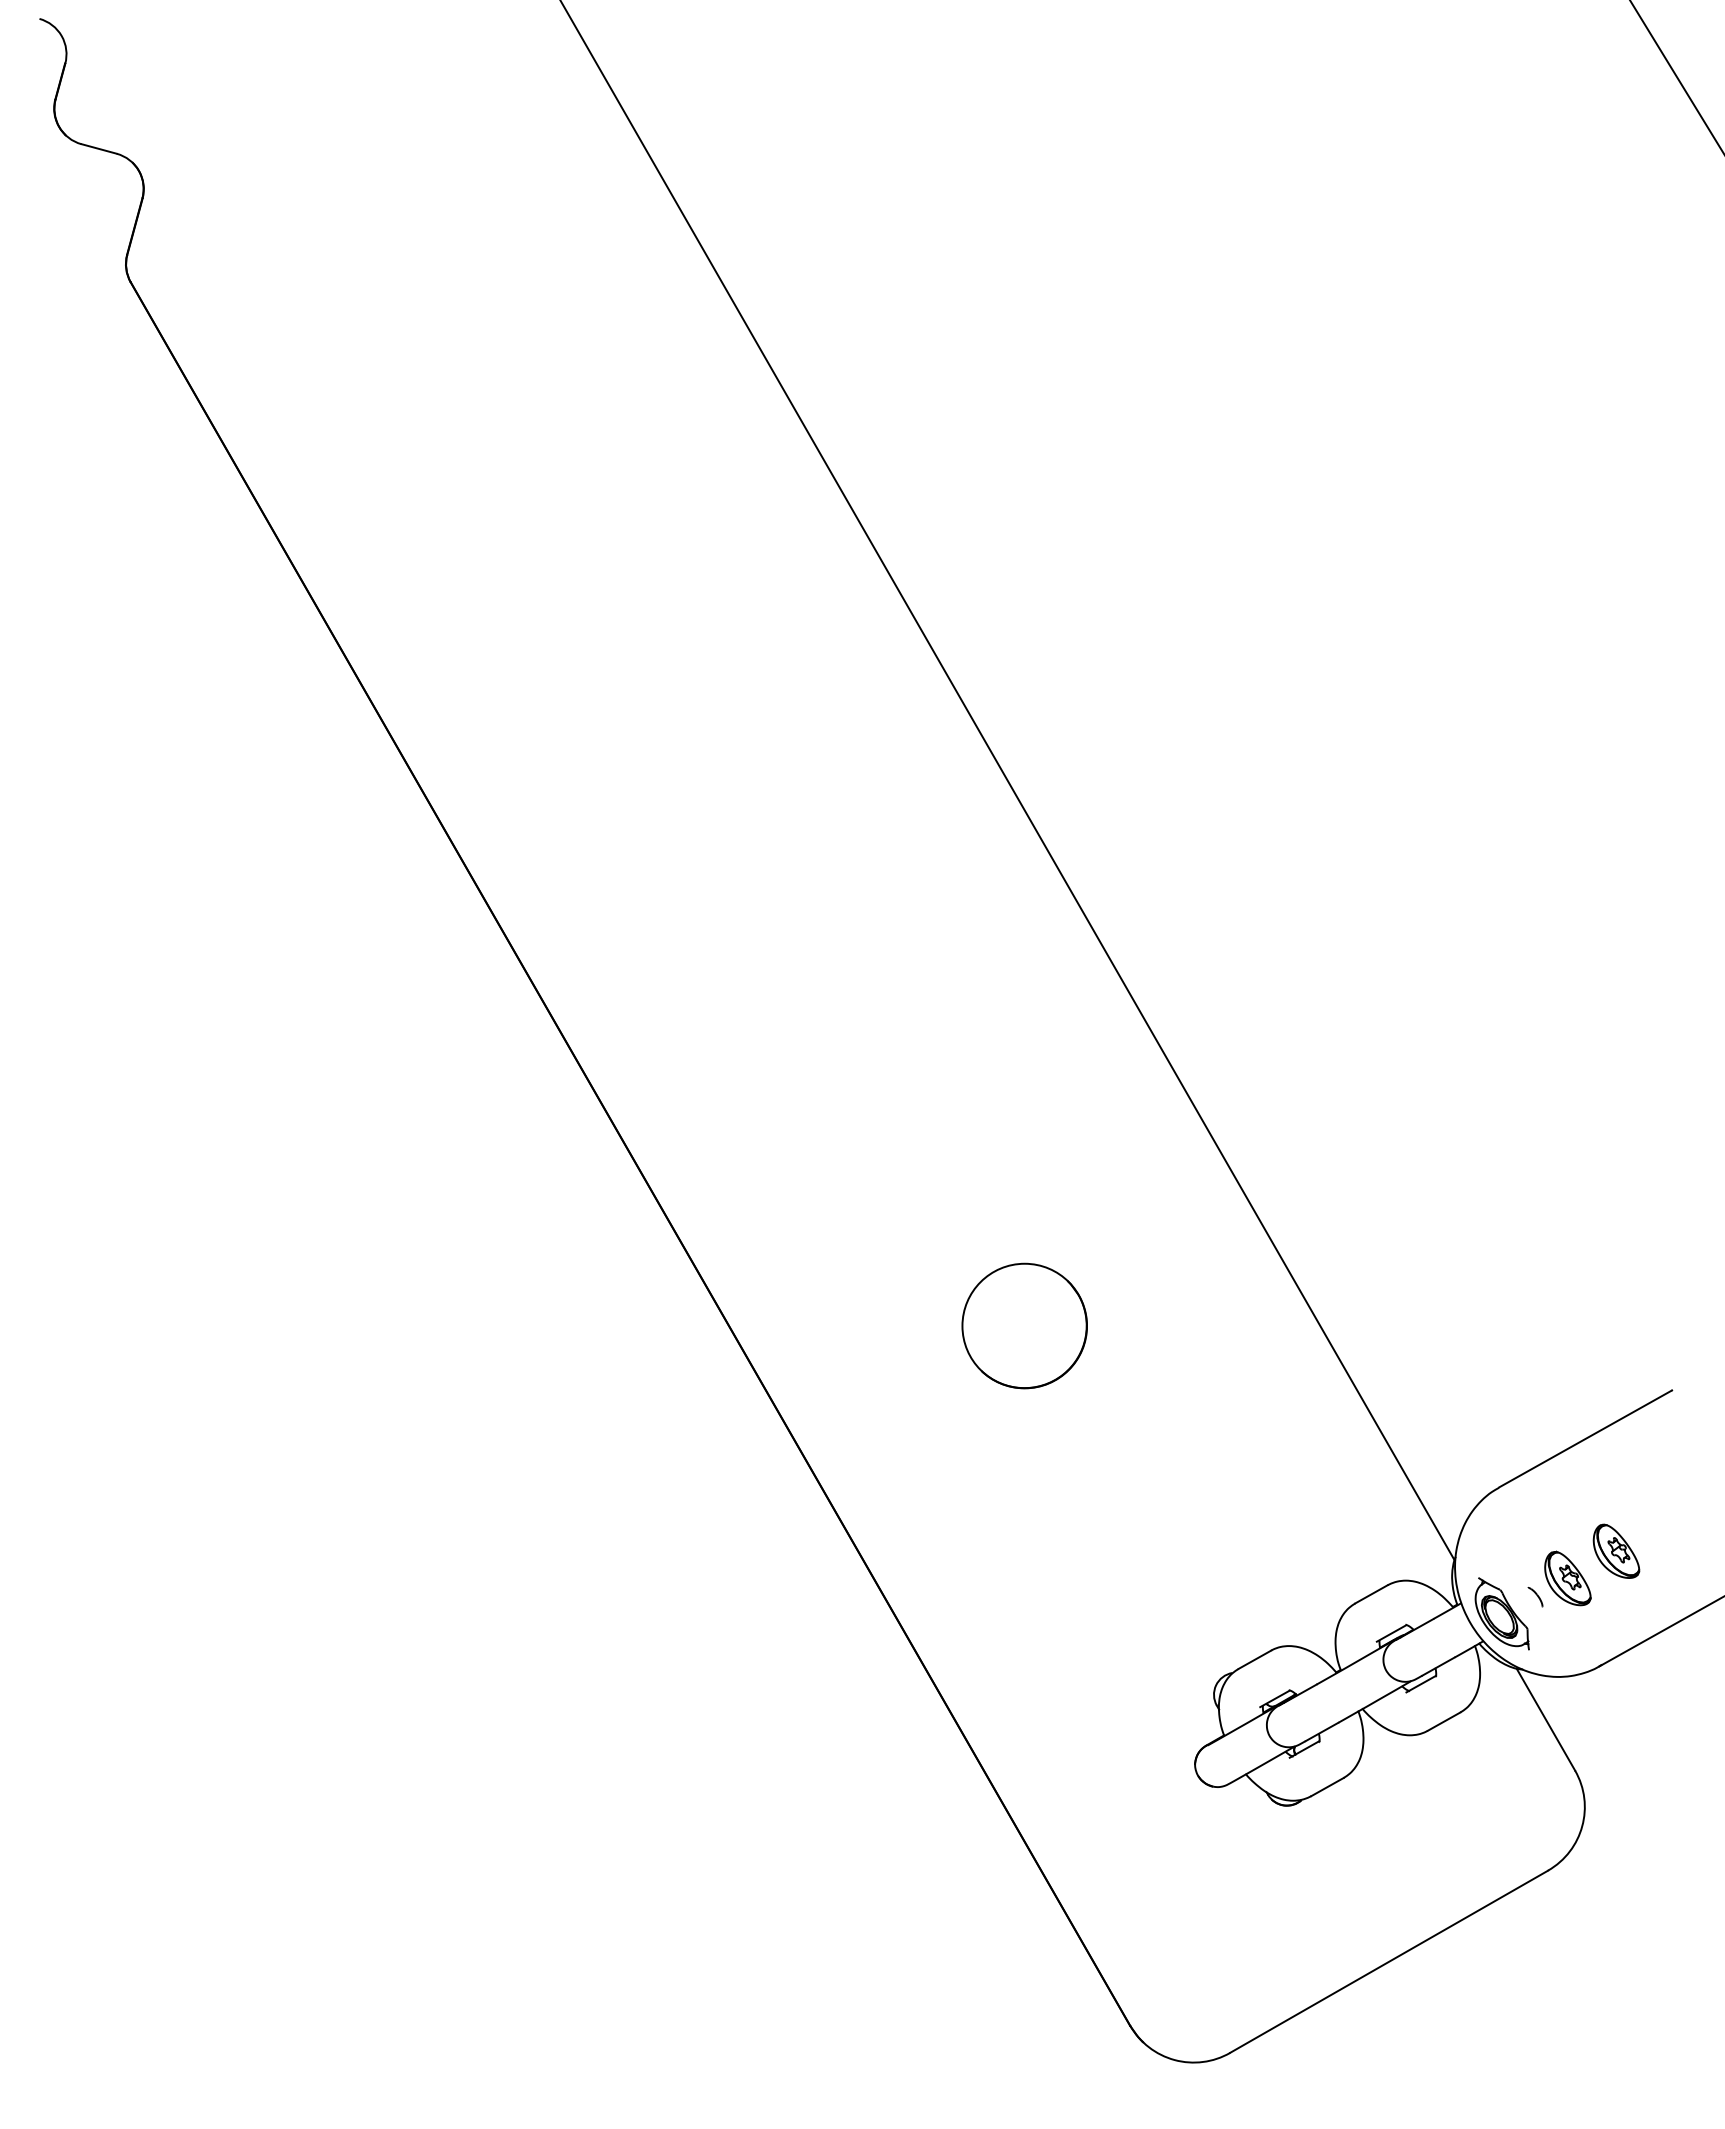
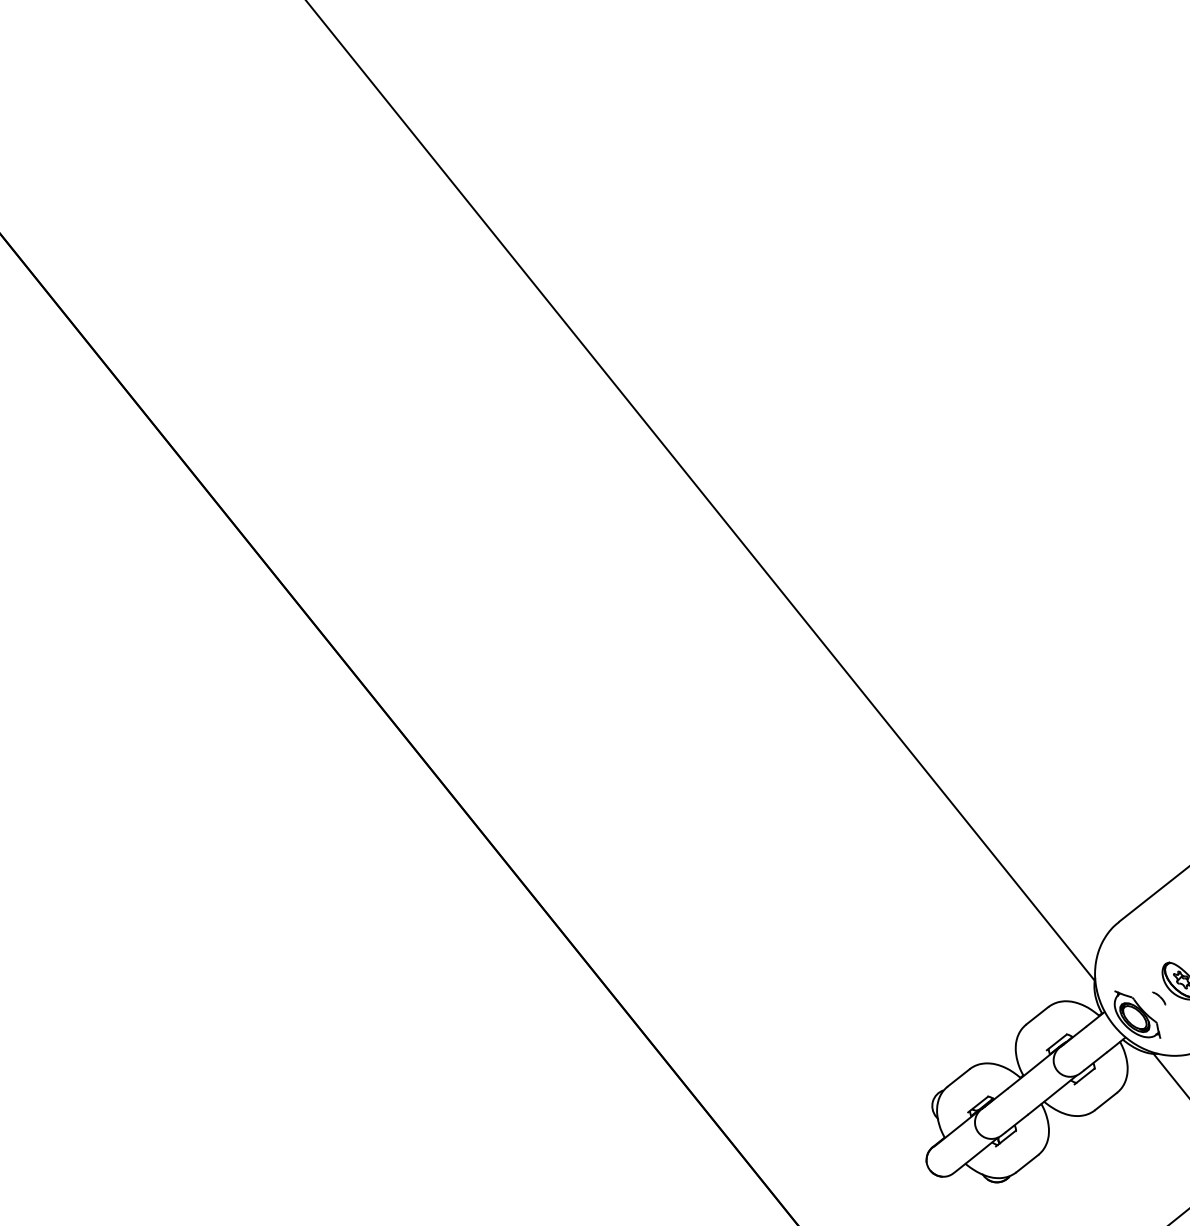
part: (1024, 1325) -> (748, 857), removed

